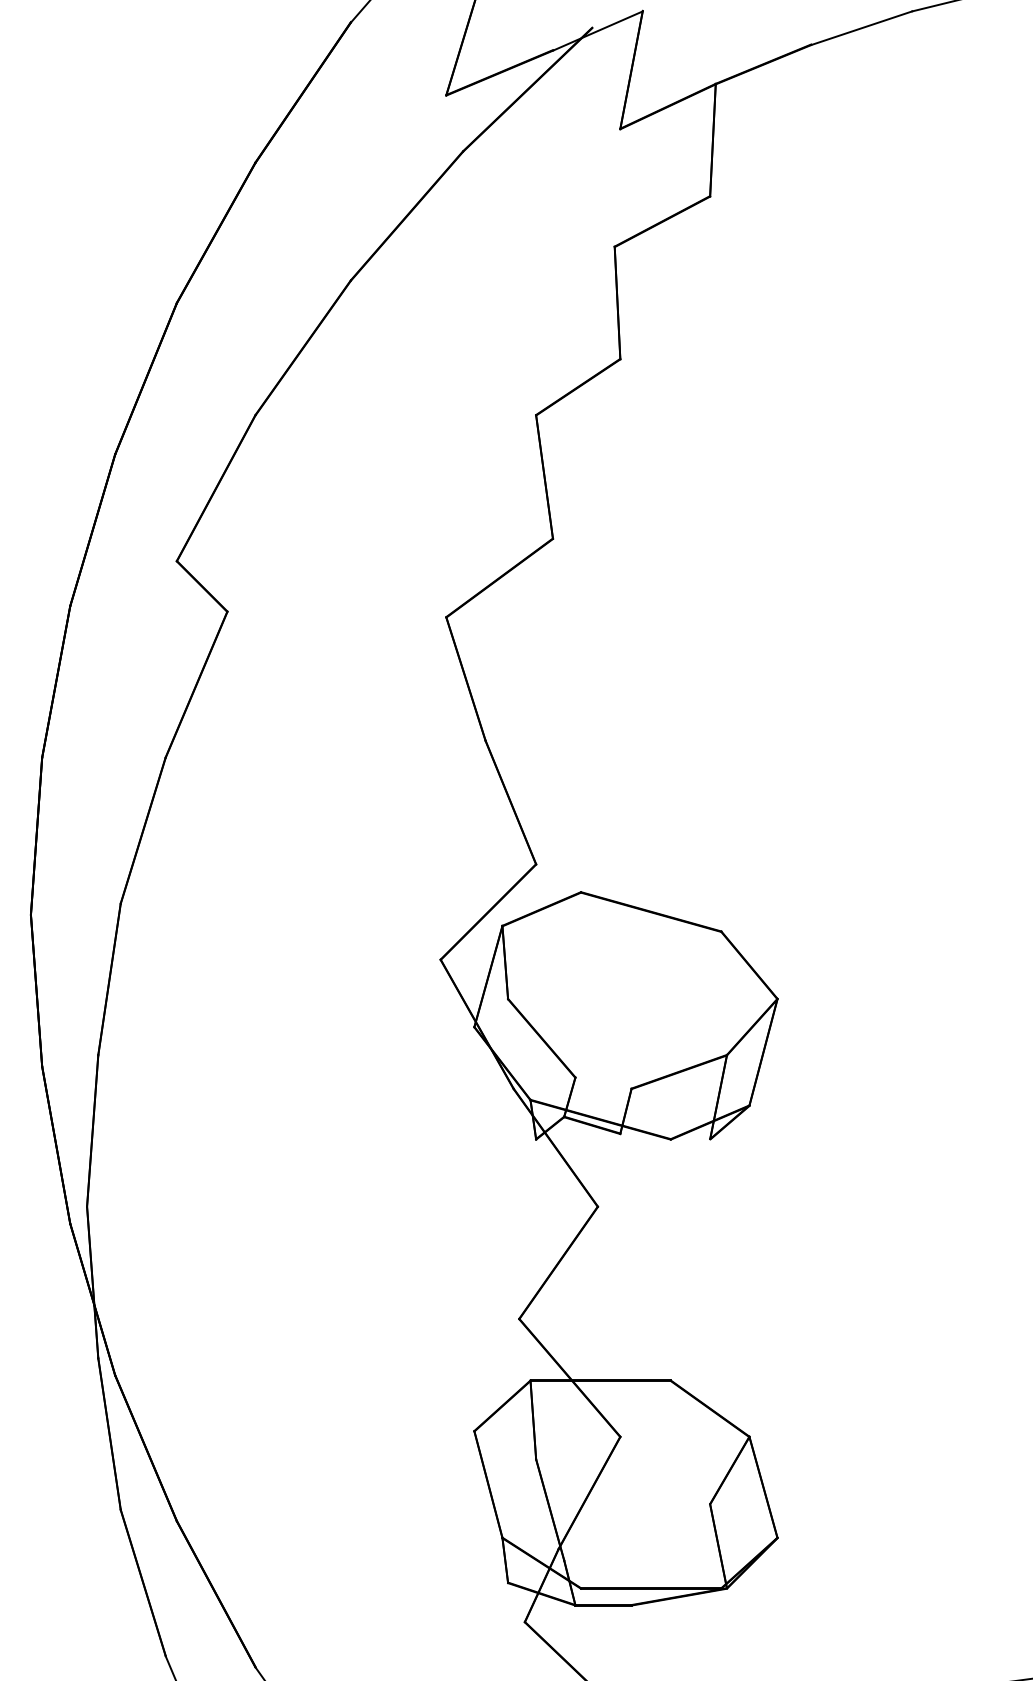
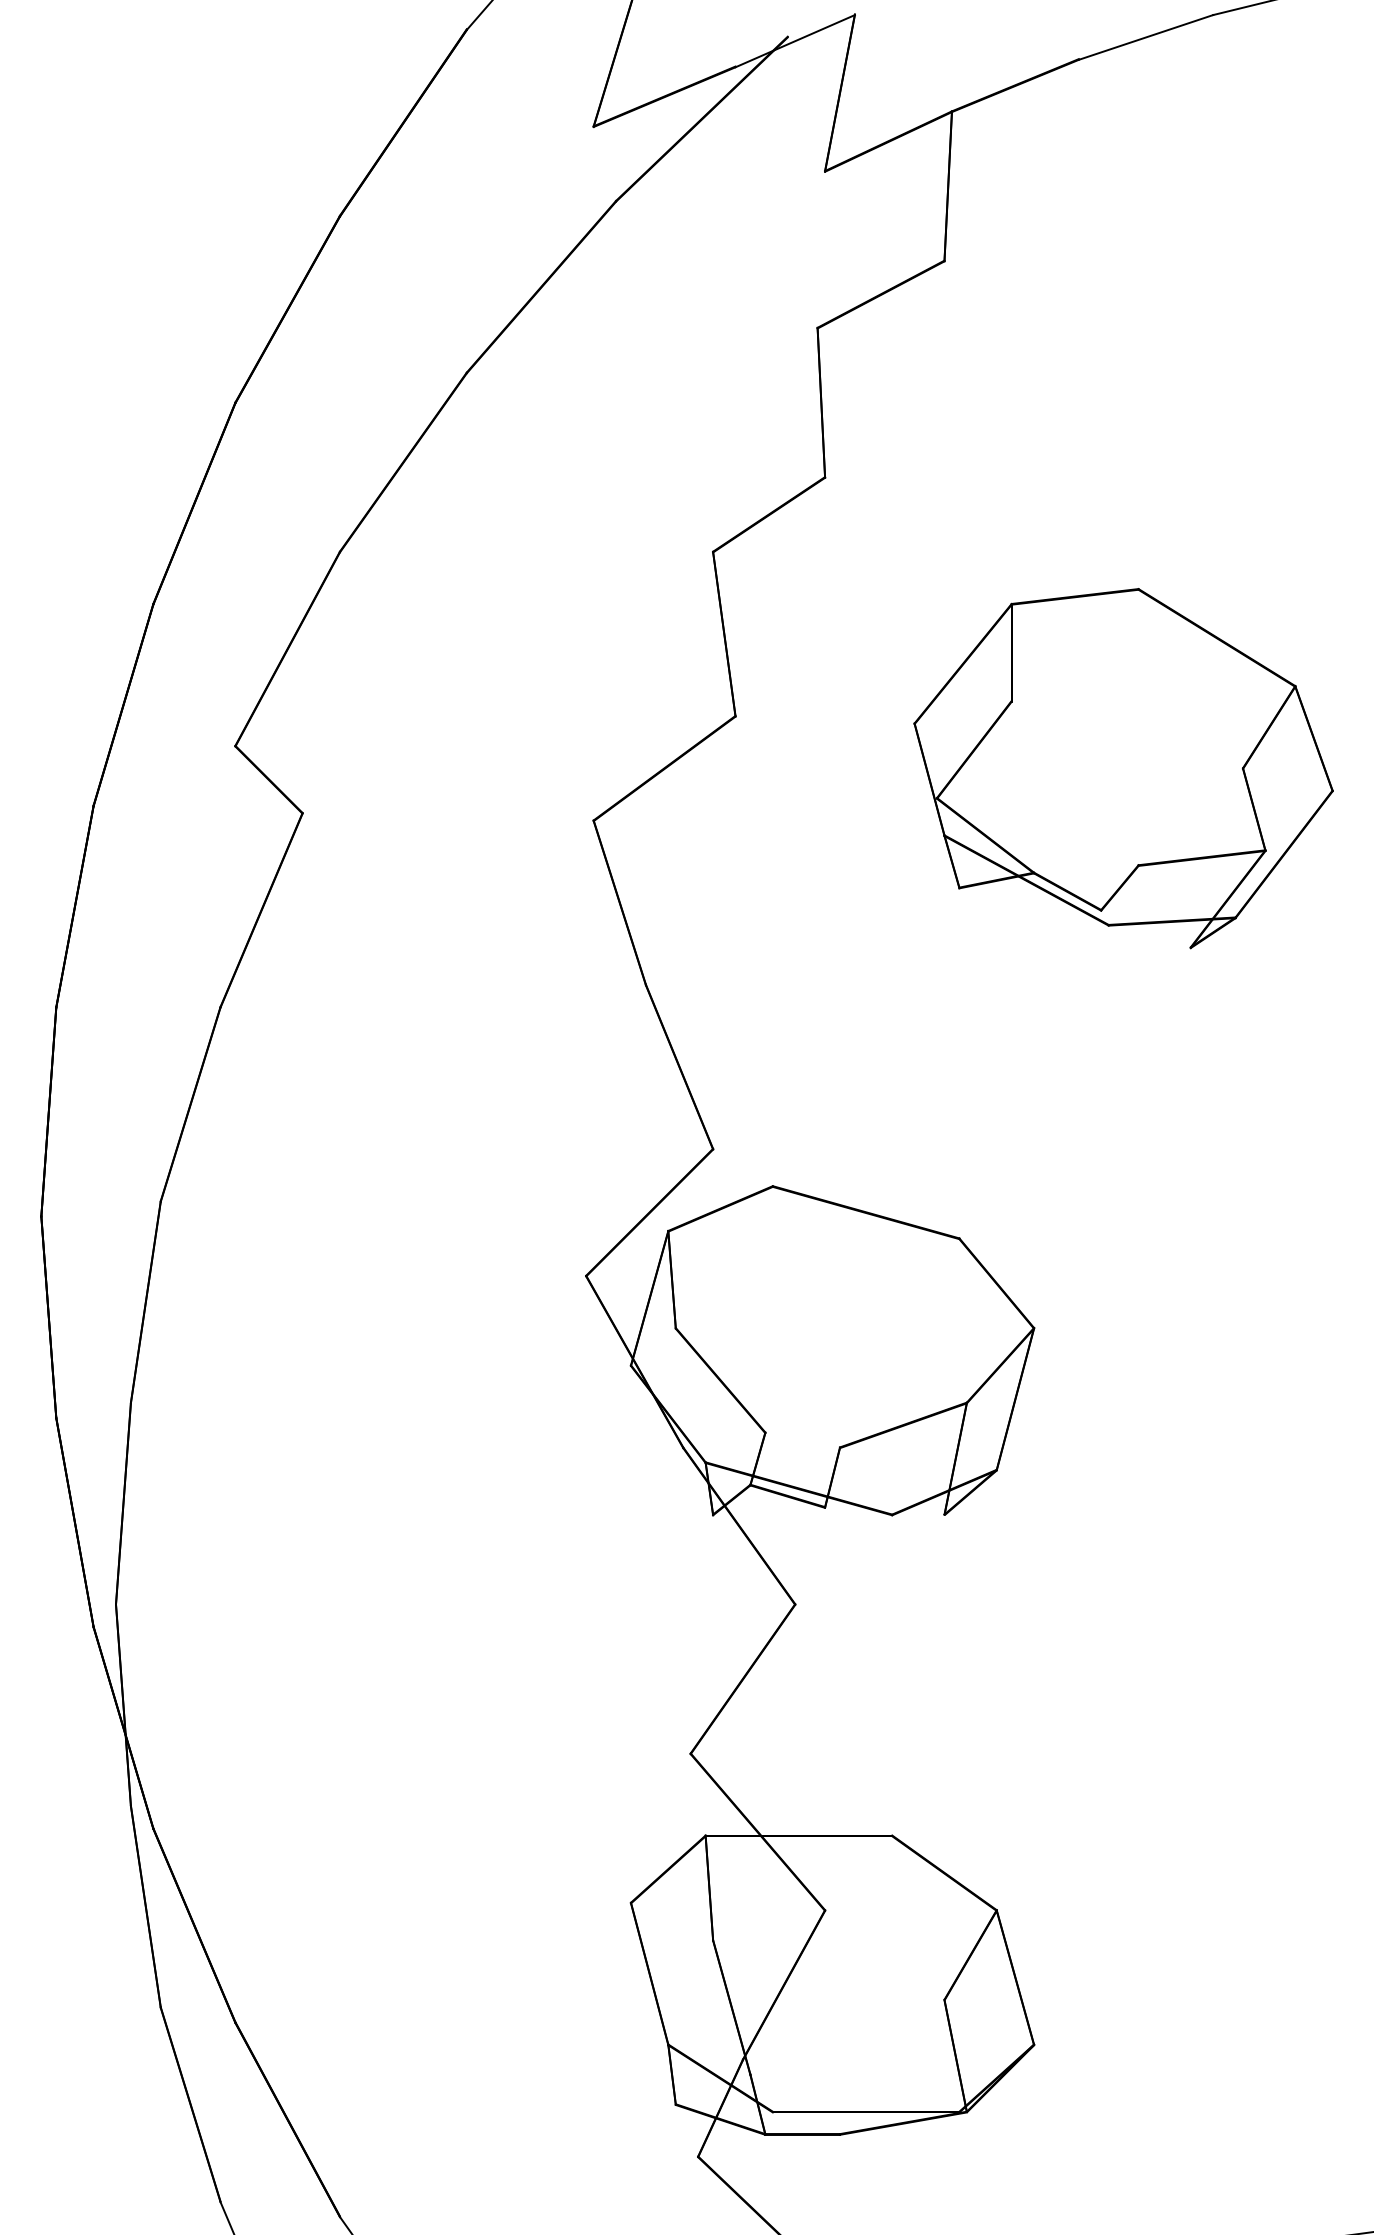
part: (844, 578) -> (1123, 769), added

